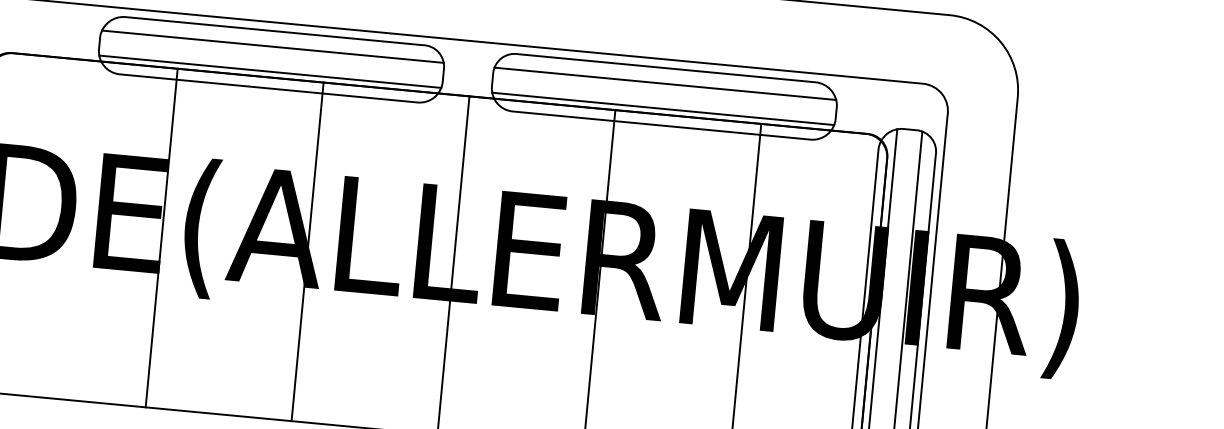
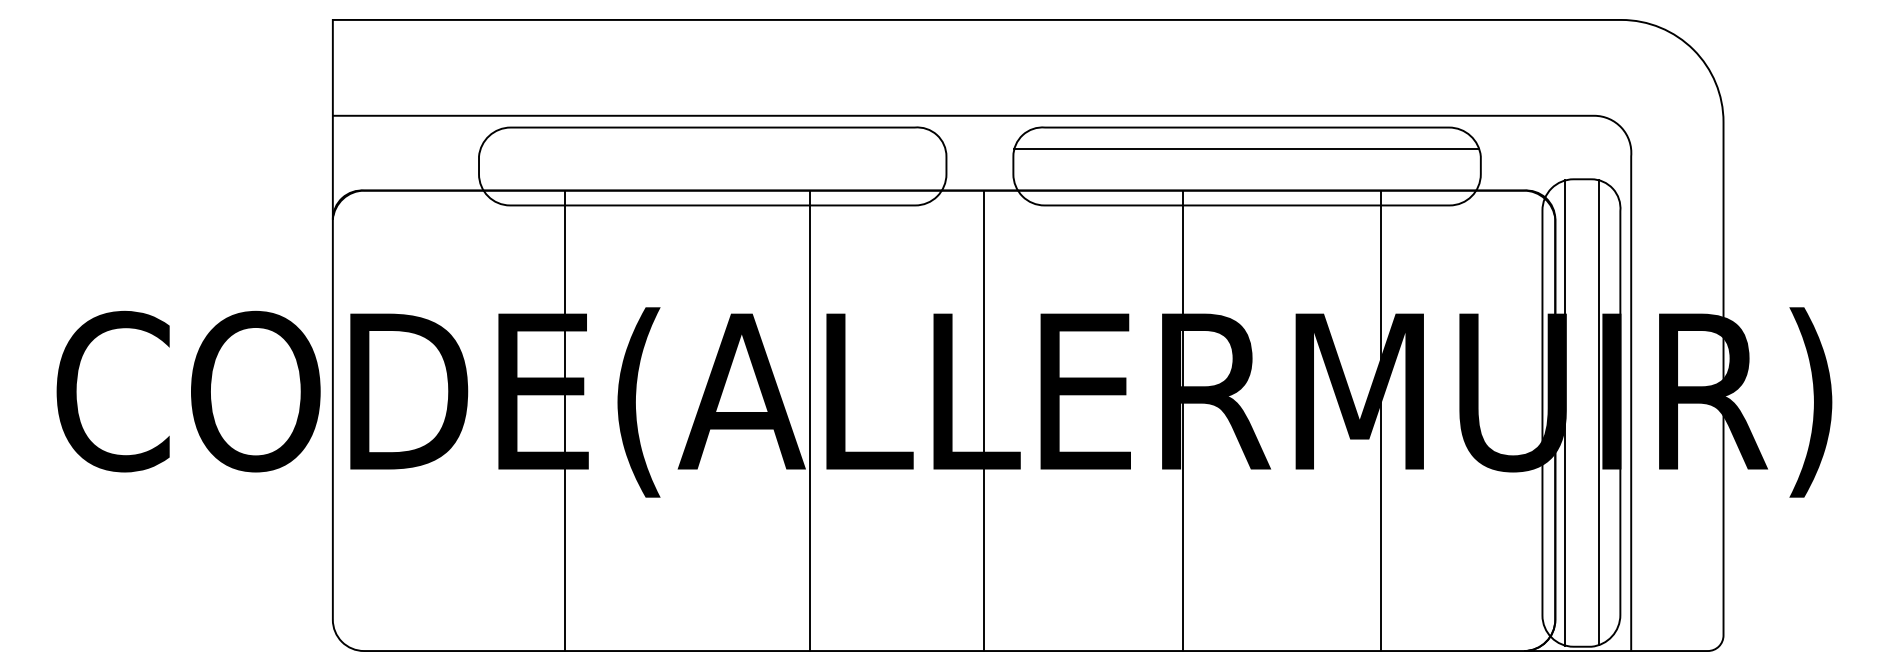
line: (272, 46) -> (712, 148), removed
line: (270, 71) -> (712, 182), removed
line: (662, 108) -> (1246, 182), removed
line: (161, 237) -> (564, 420), moved
line: (307, 251) -> (809, 420), moved

